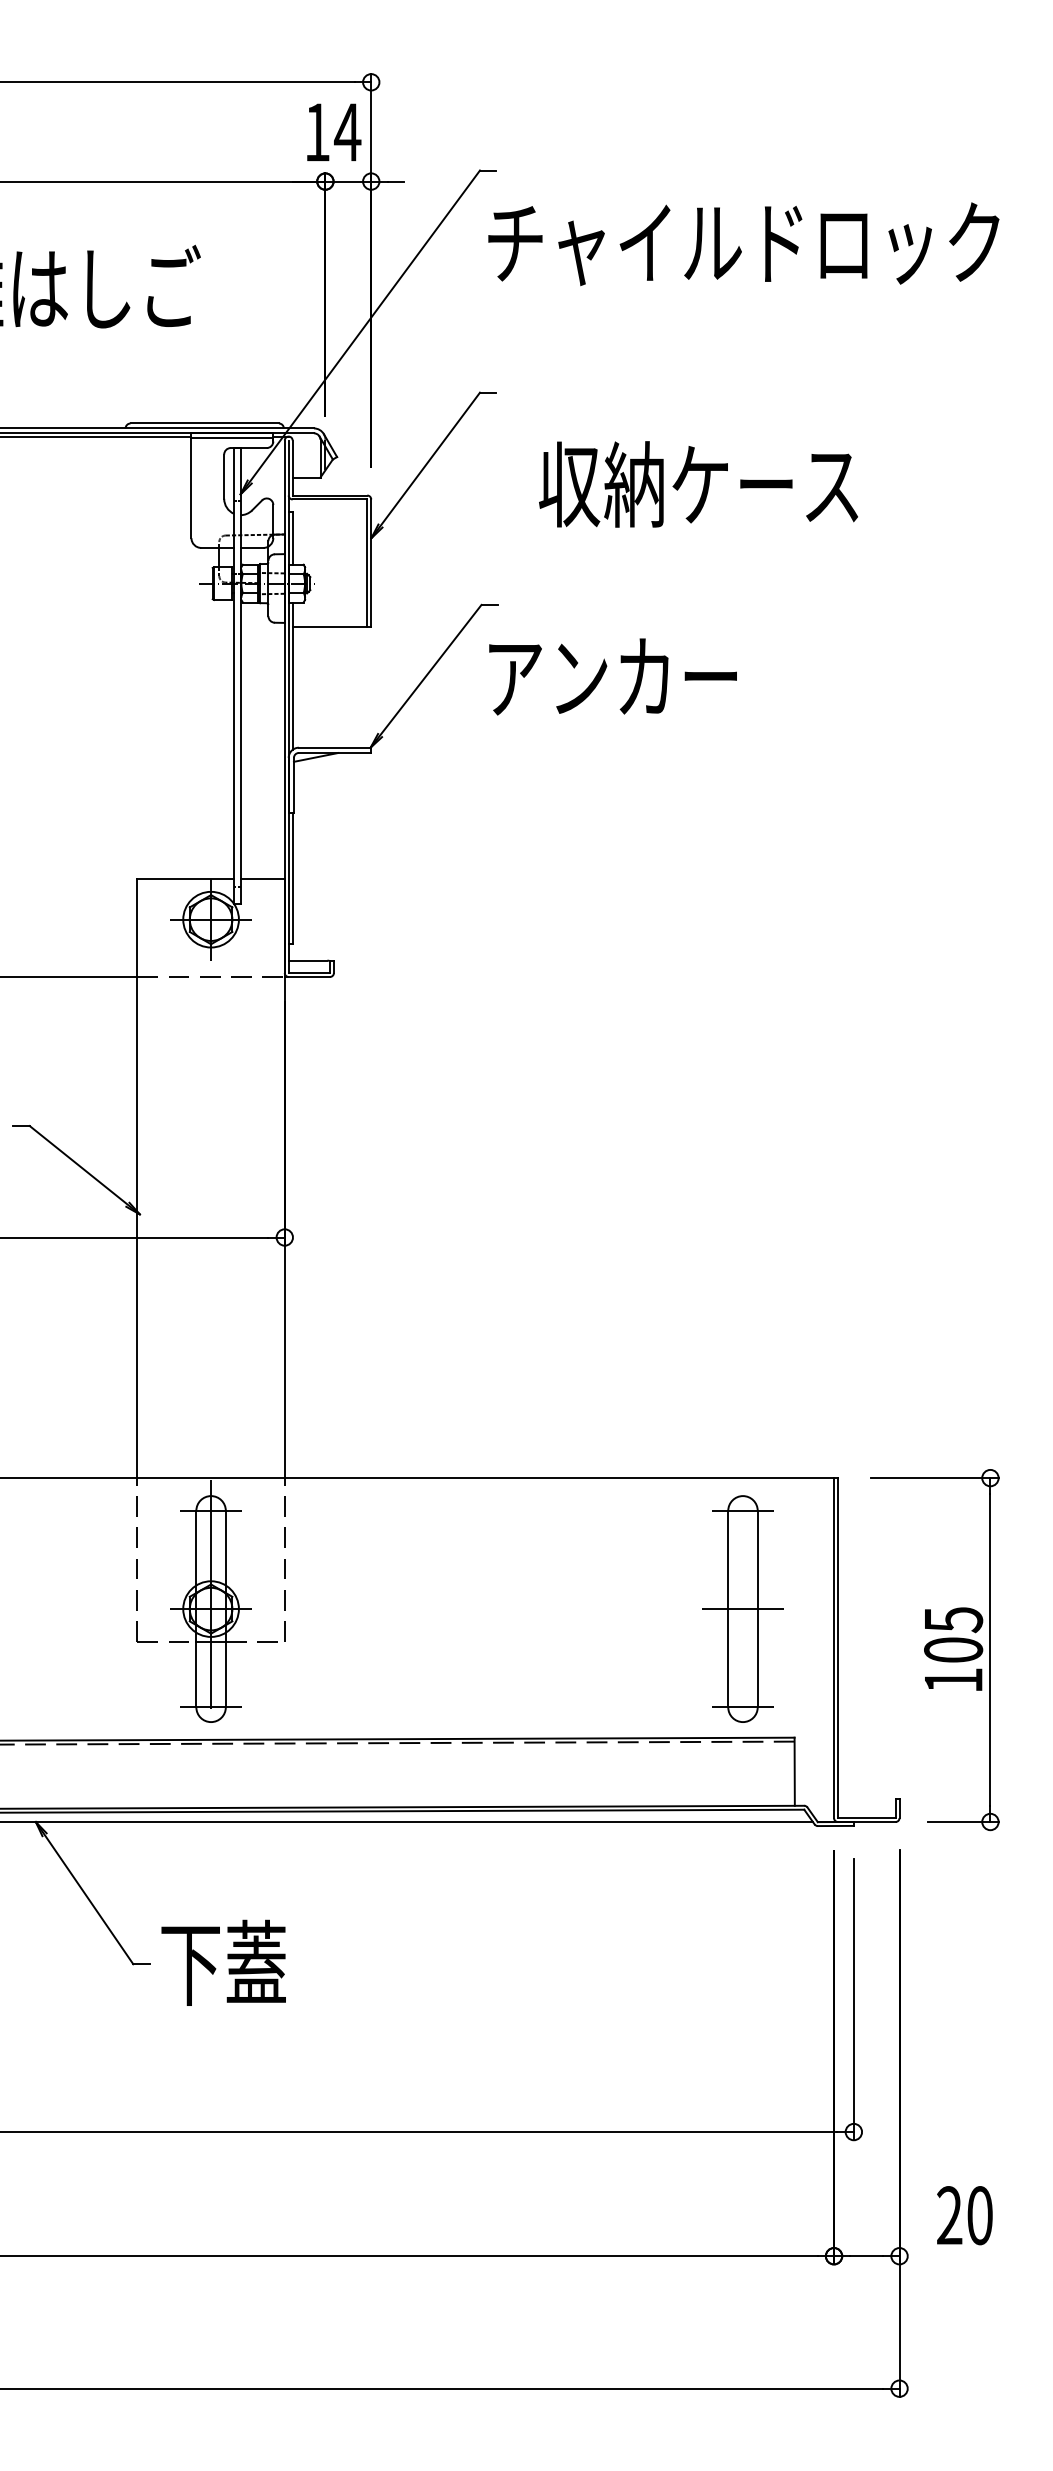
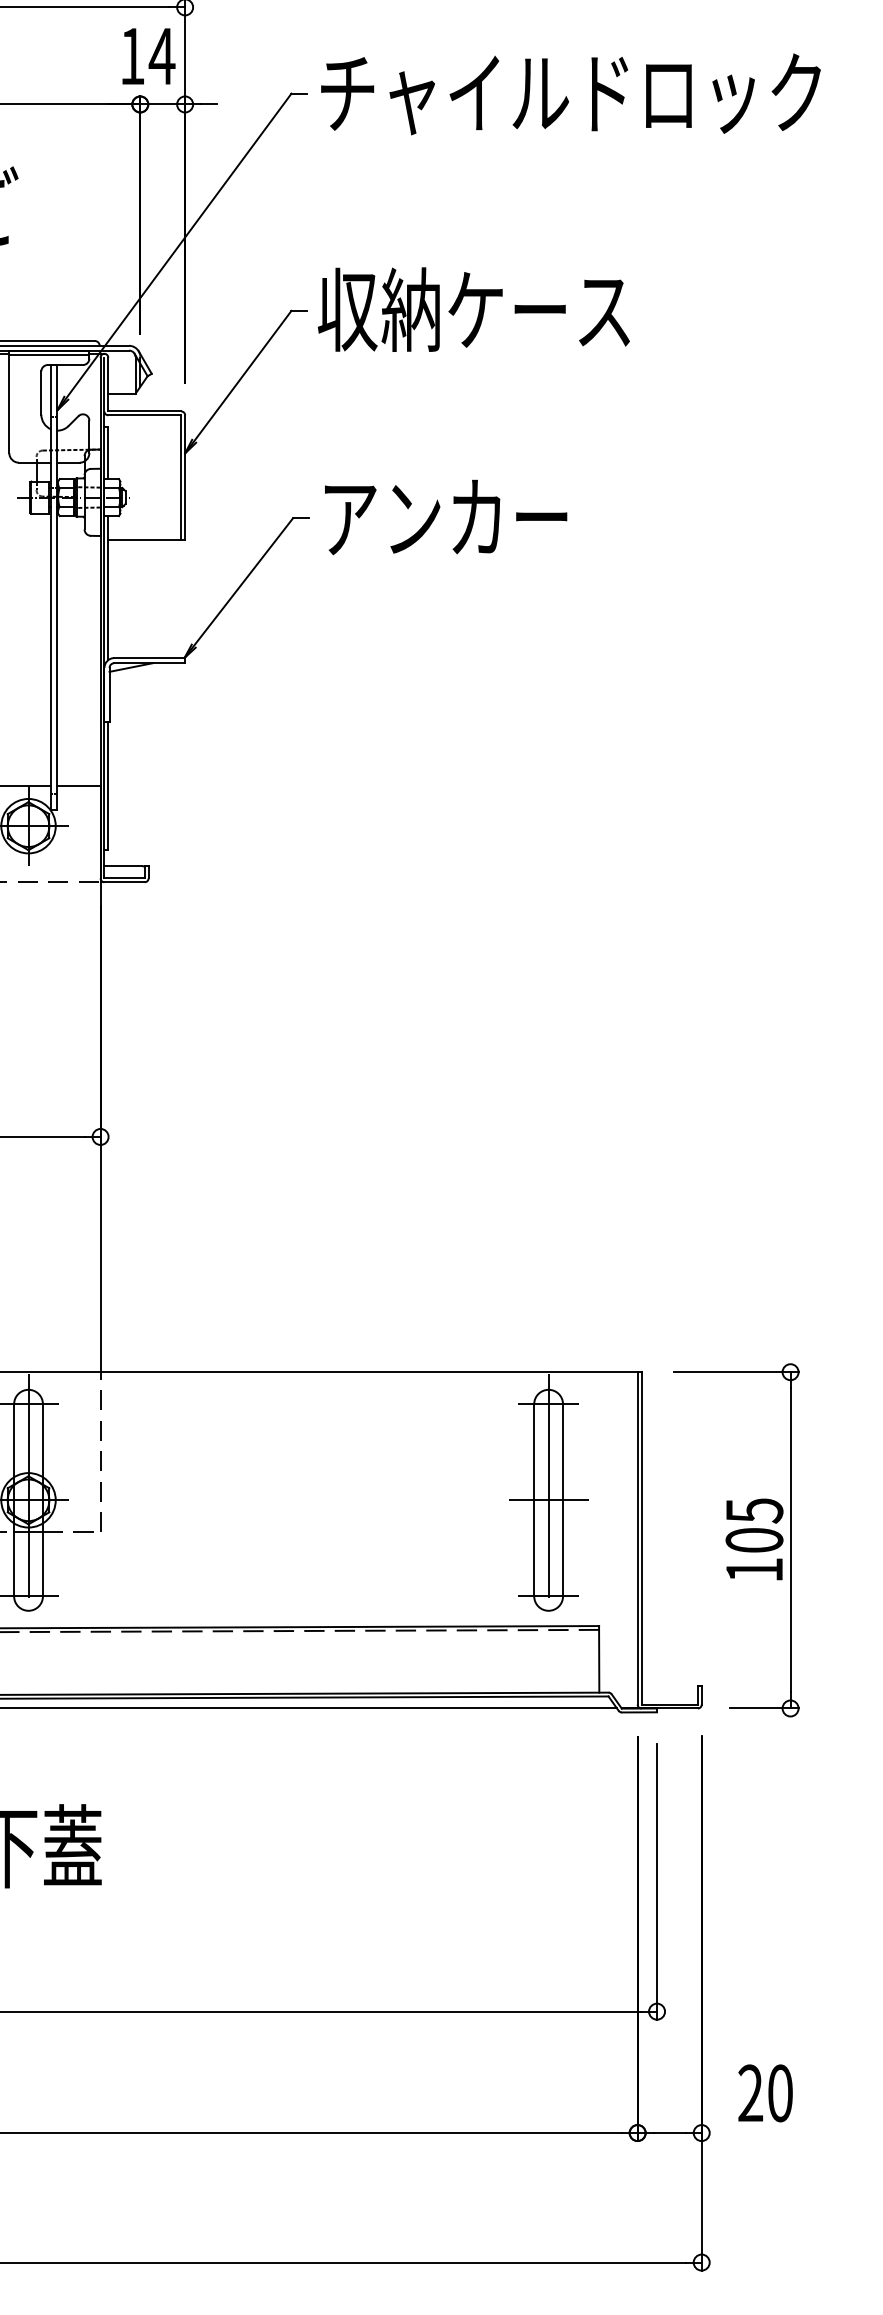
text: (743, 244) -> (570, 94), moved
text: (698, 484) -> (473, 309), moved
text: (612, 676) -> (445, 517), moved
line: (742, 1608) -> (548, 1499), added

